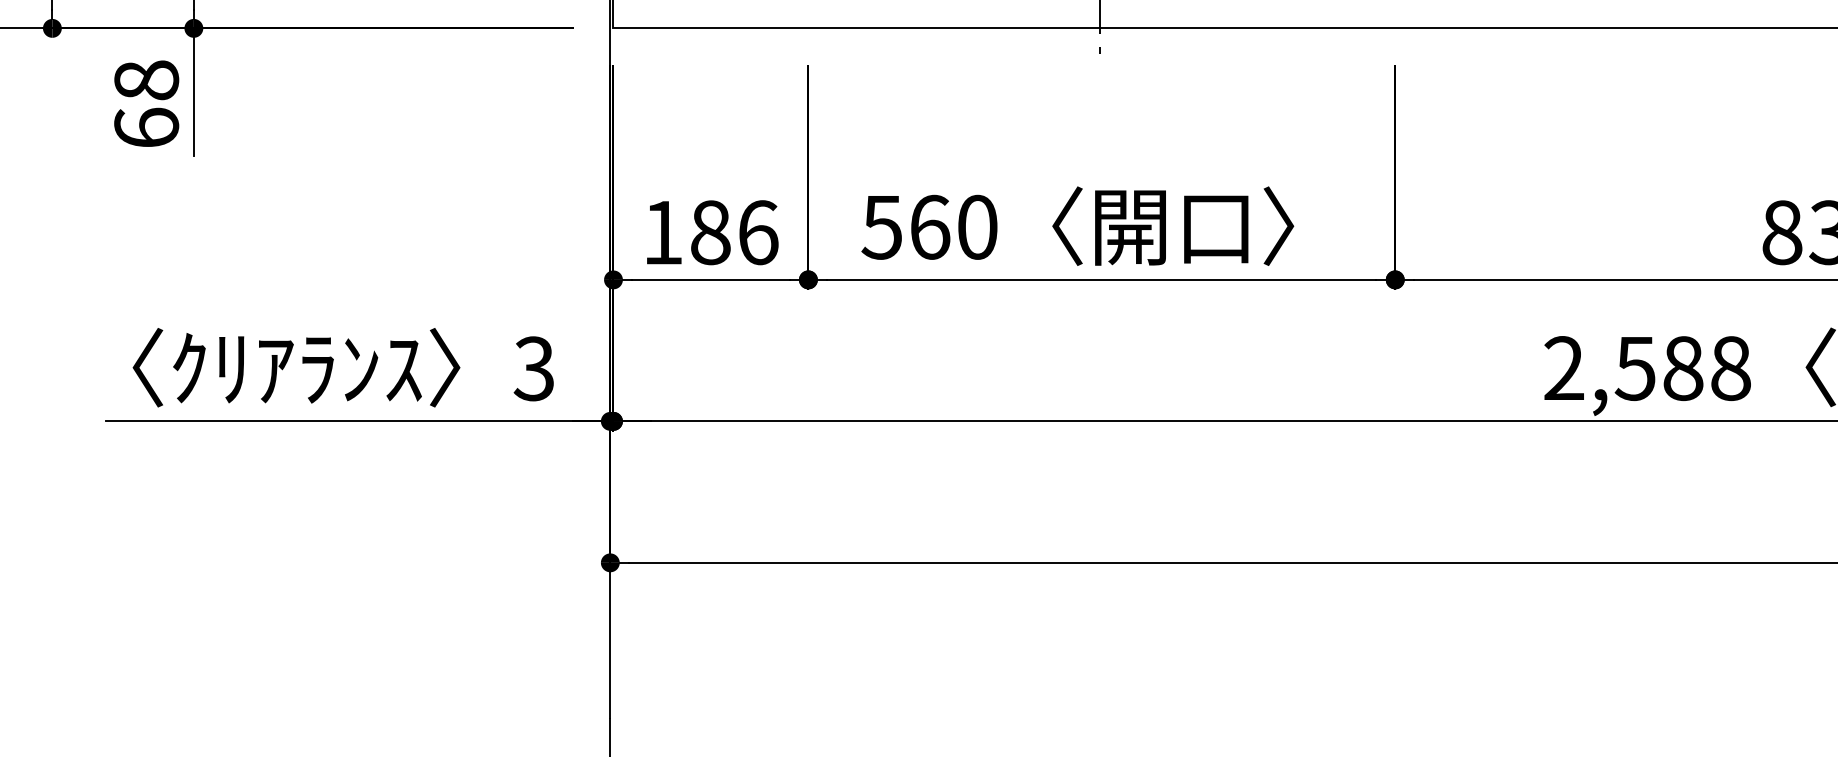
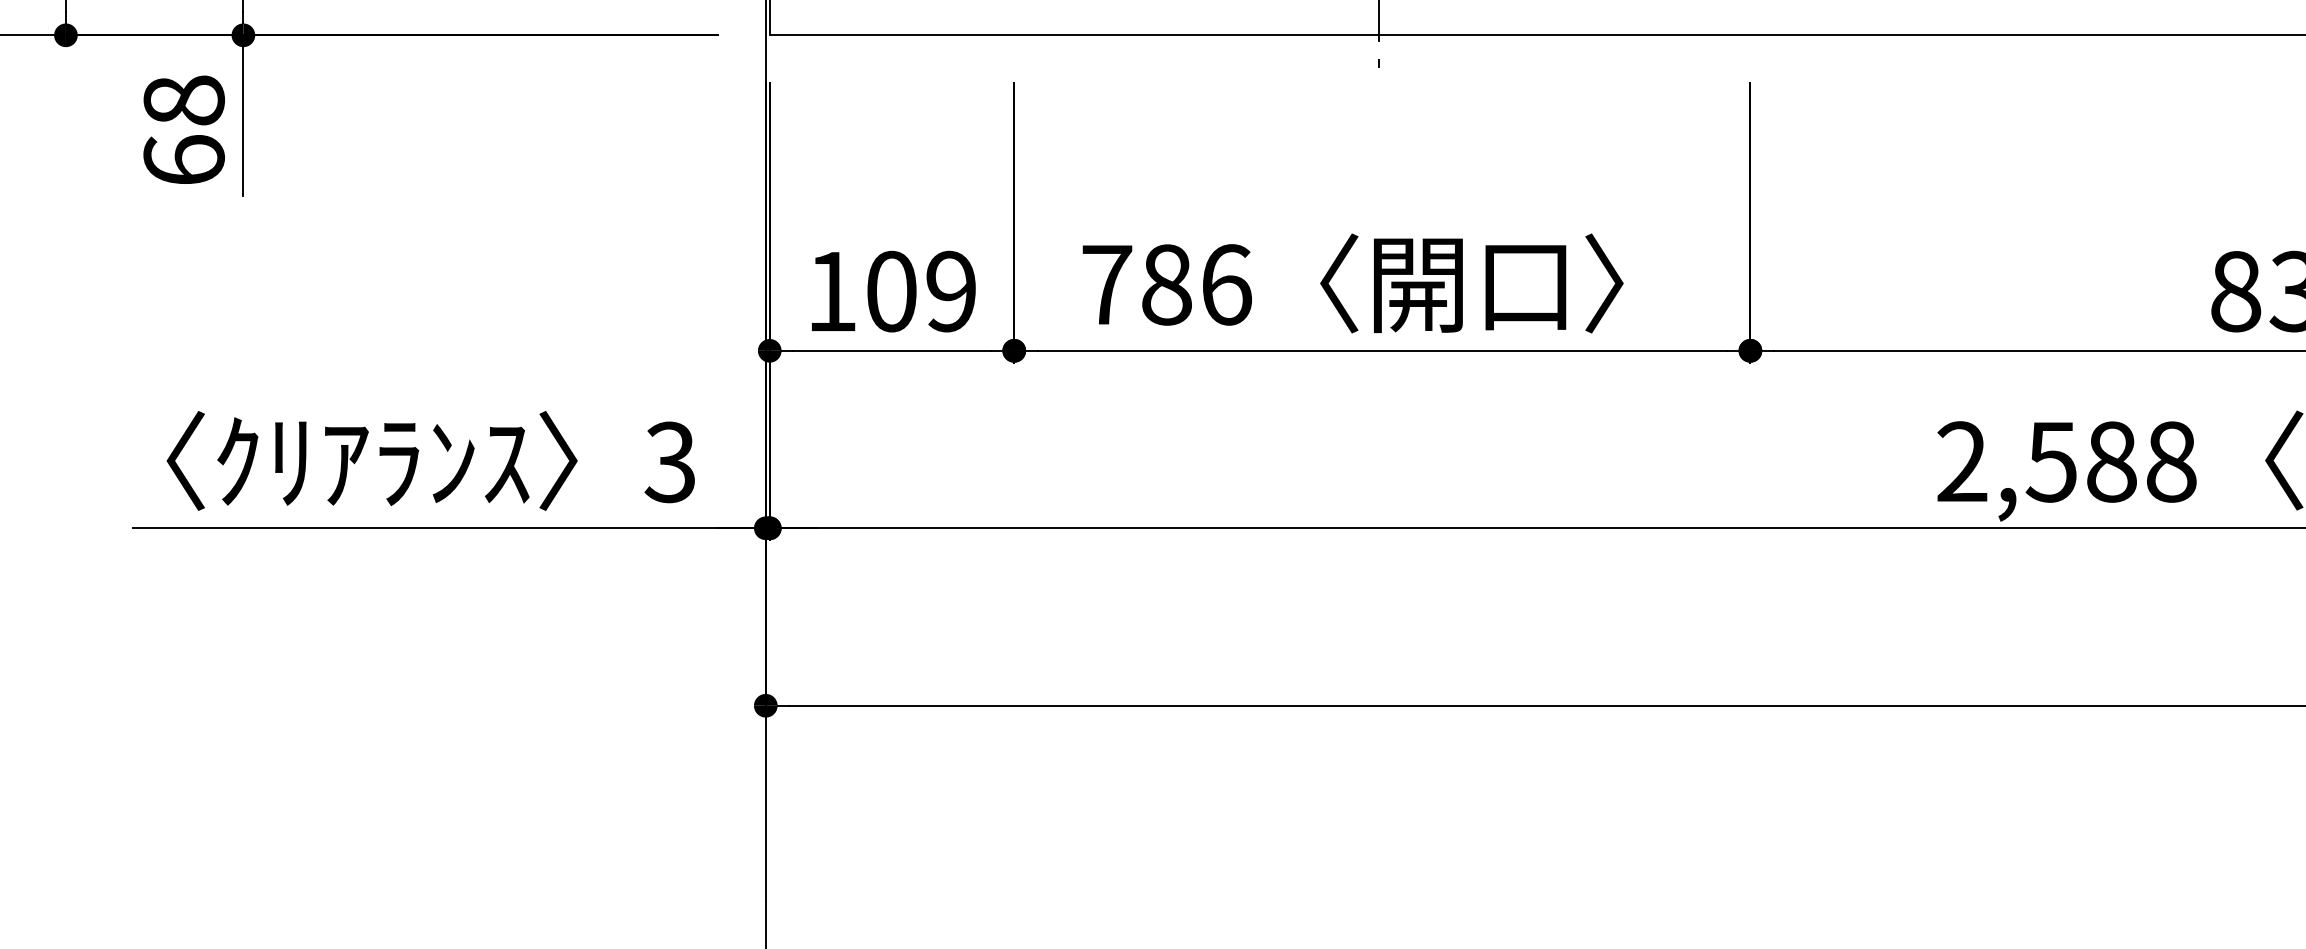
text: (928, 227) -> (1165, 284), 560 -> 786
text: (734, 232) -> (921, 291), 186 -> 109

